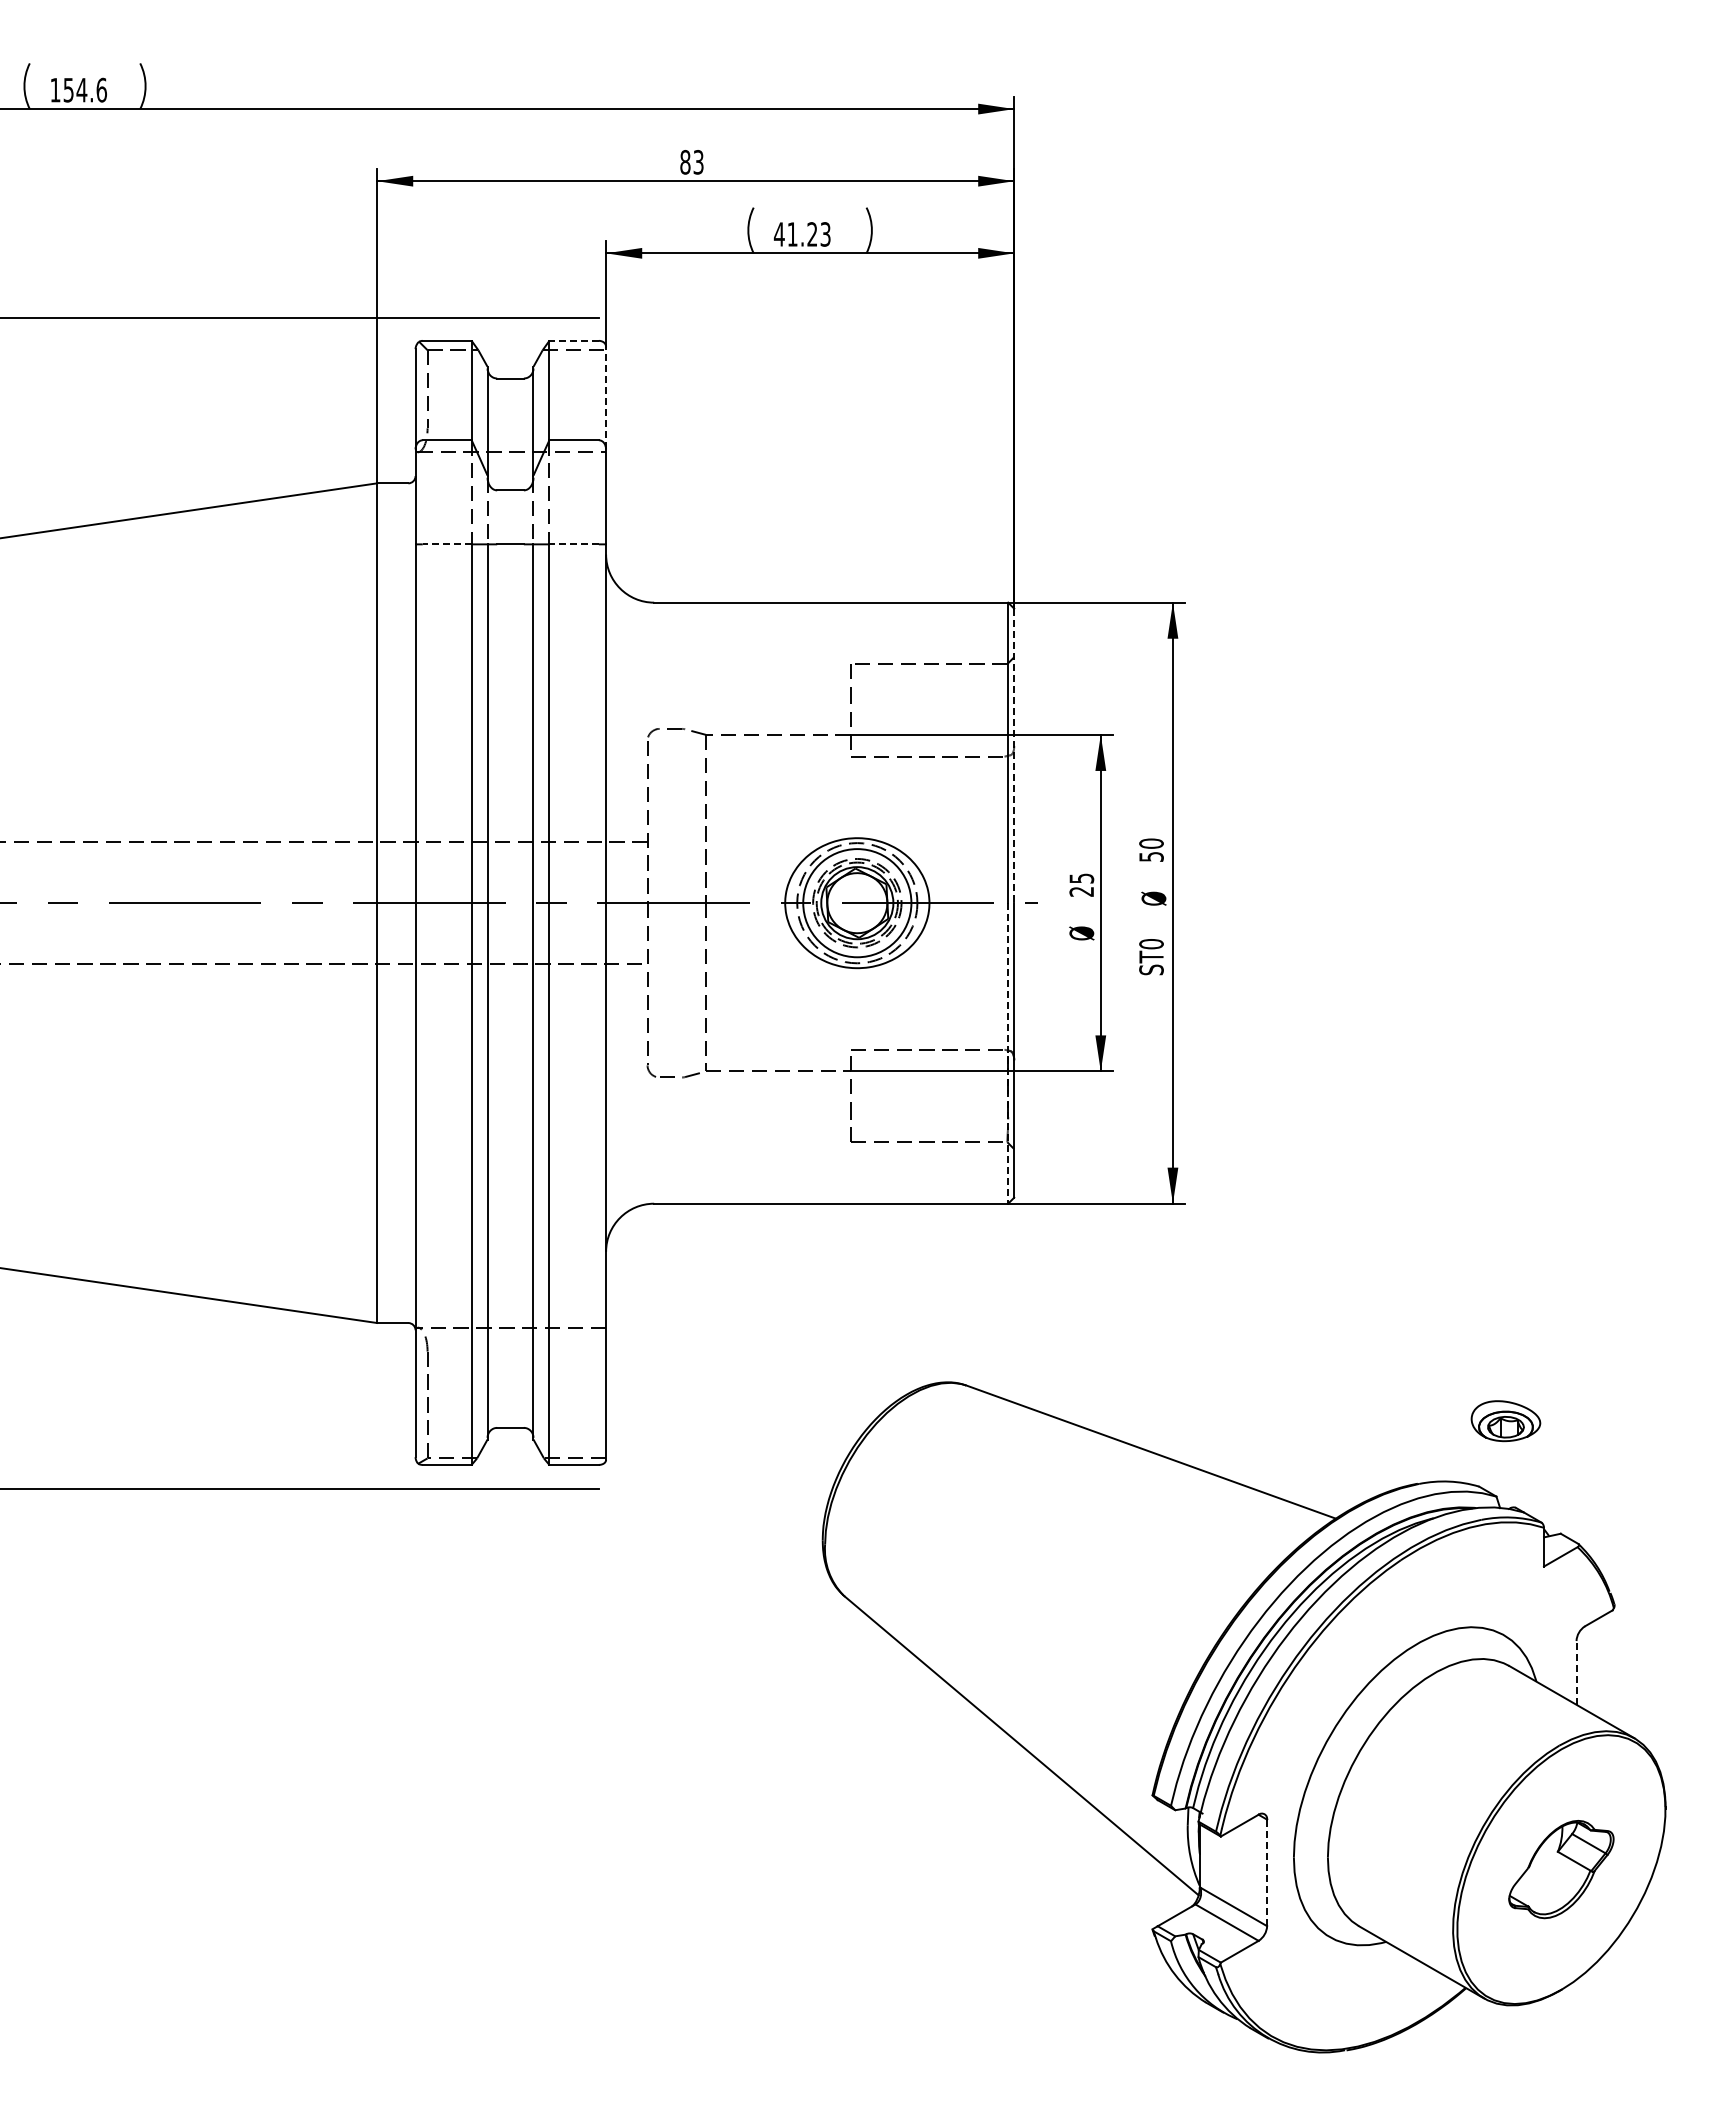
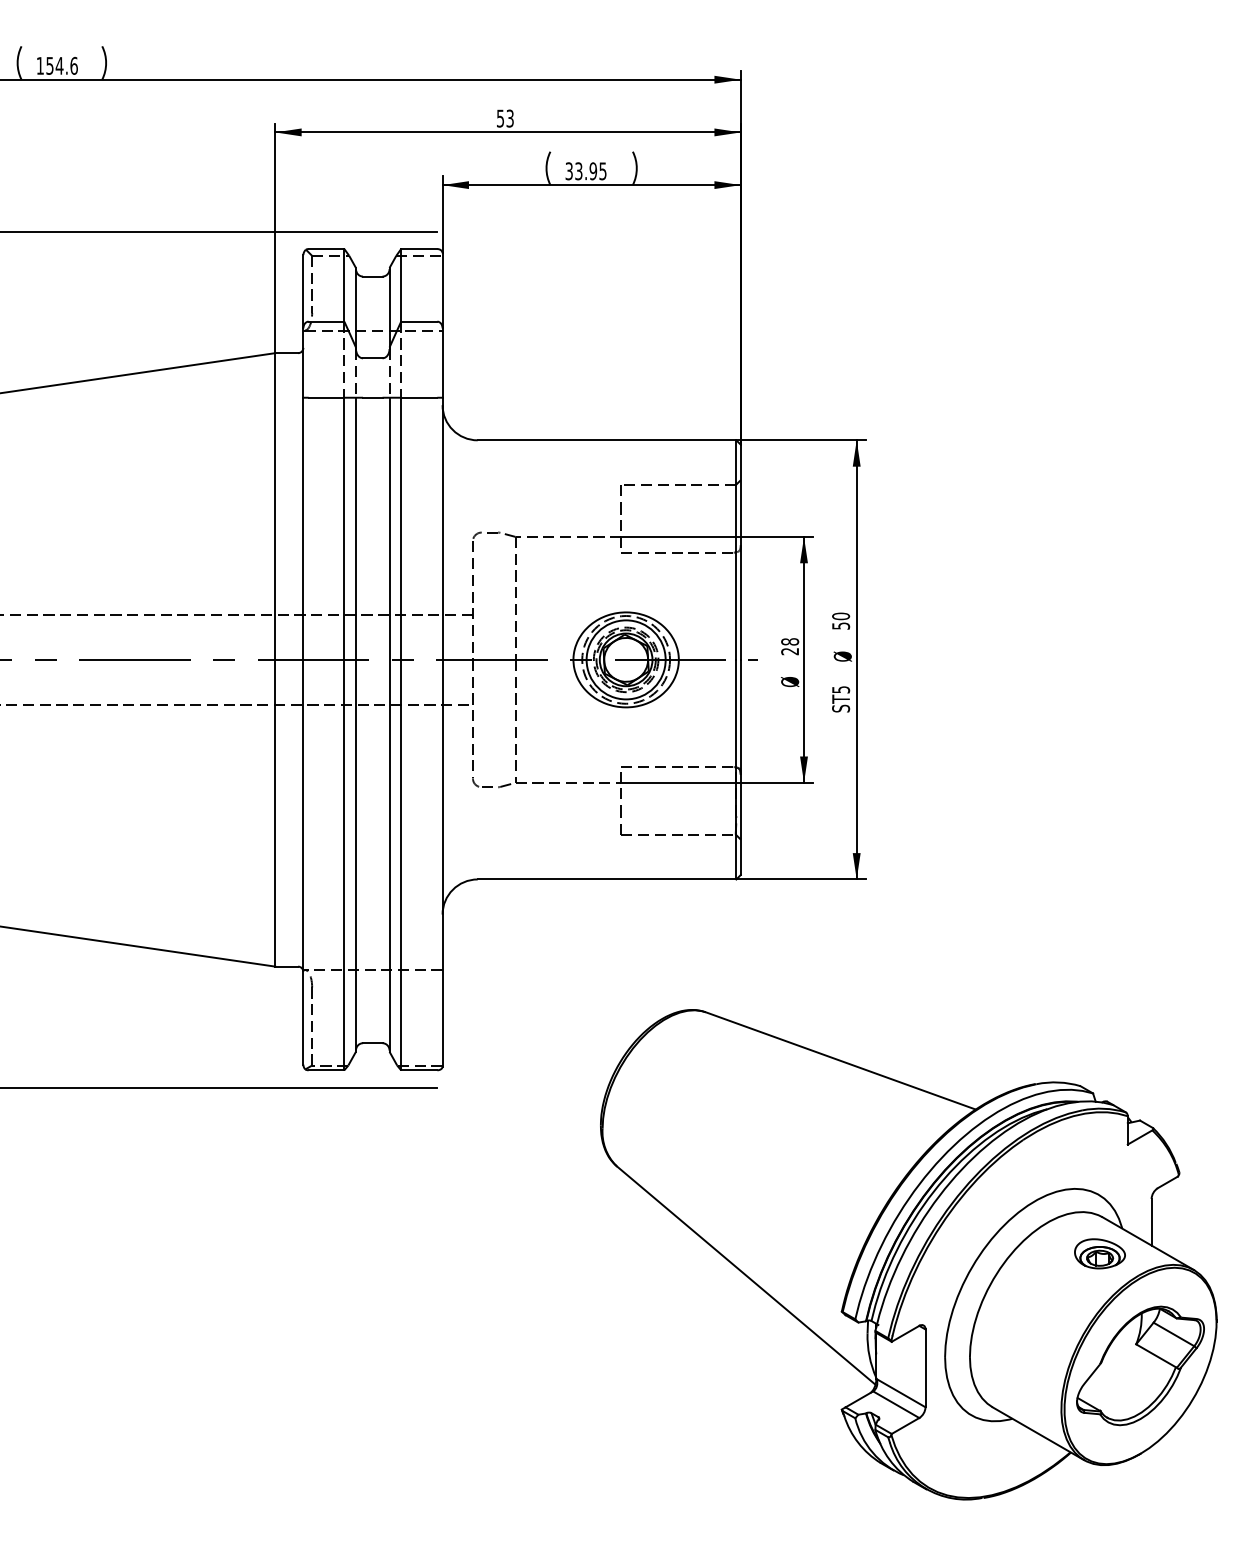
text: (685, 162) -> (500, 118), 83 -> 53
text: (801, 234) -> (585, 171), 41.23 -> 33.95
line: (574, 340) -> (419, 248), dashed -> solid
line: (606, 397) -> (442, 290), dashed -> solid
line: (446, 544) -> (325, 397), dashed -> solid
line: (574, 544) -> (419, 397), dashed -> solid
line: (1014, 756) -> (740, 552), dashed -> solid
text: (1081, 878) -> (789, 641), 25 -> 28
text: (1151, 944) -> (841, 690), ST0 -> ST5
line: (1008, 1053) -> (736, 769), dashed -> solid
part: (1505, 1421) -> (1099, 1254), moved
line: (1576, 1672) -> (1151, 1221), dashed -> solid
part: (1561, 1869) -> (1140, 1365), size x1.67
line: (1267, 1873) -> (925, 1368), dashed -> solid

